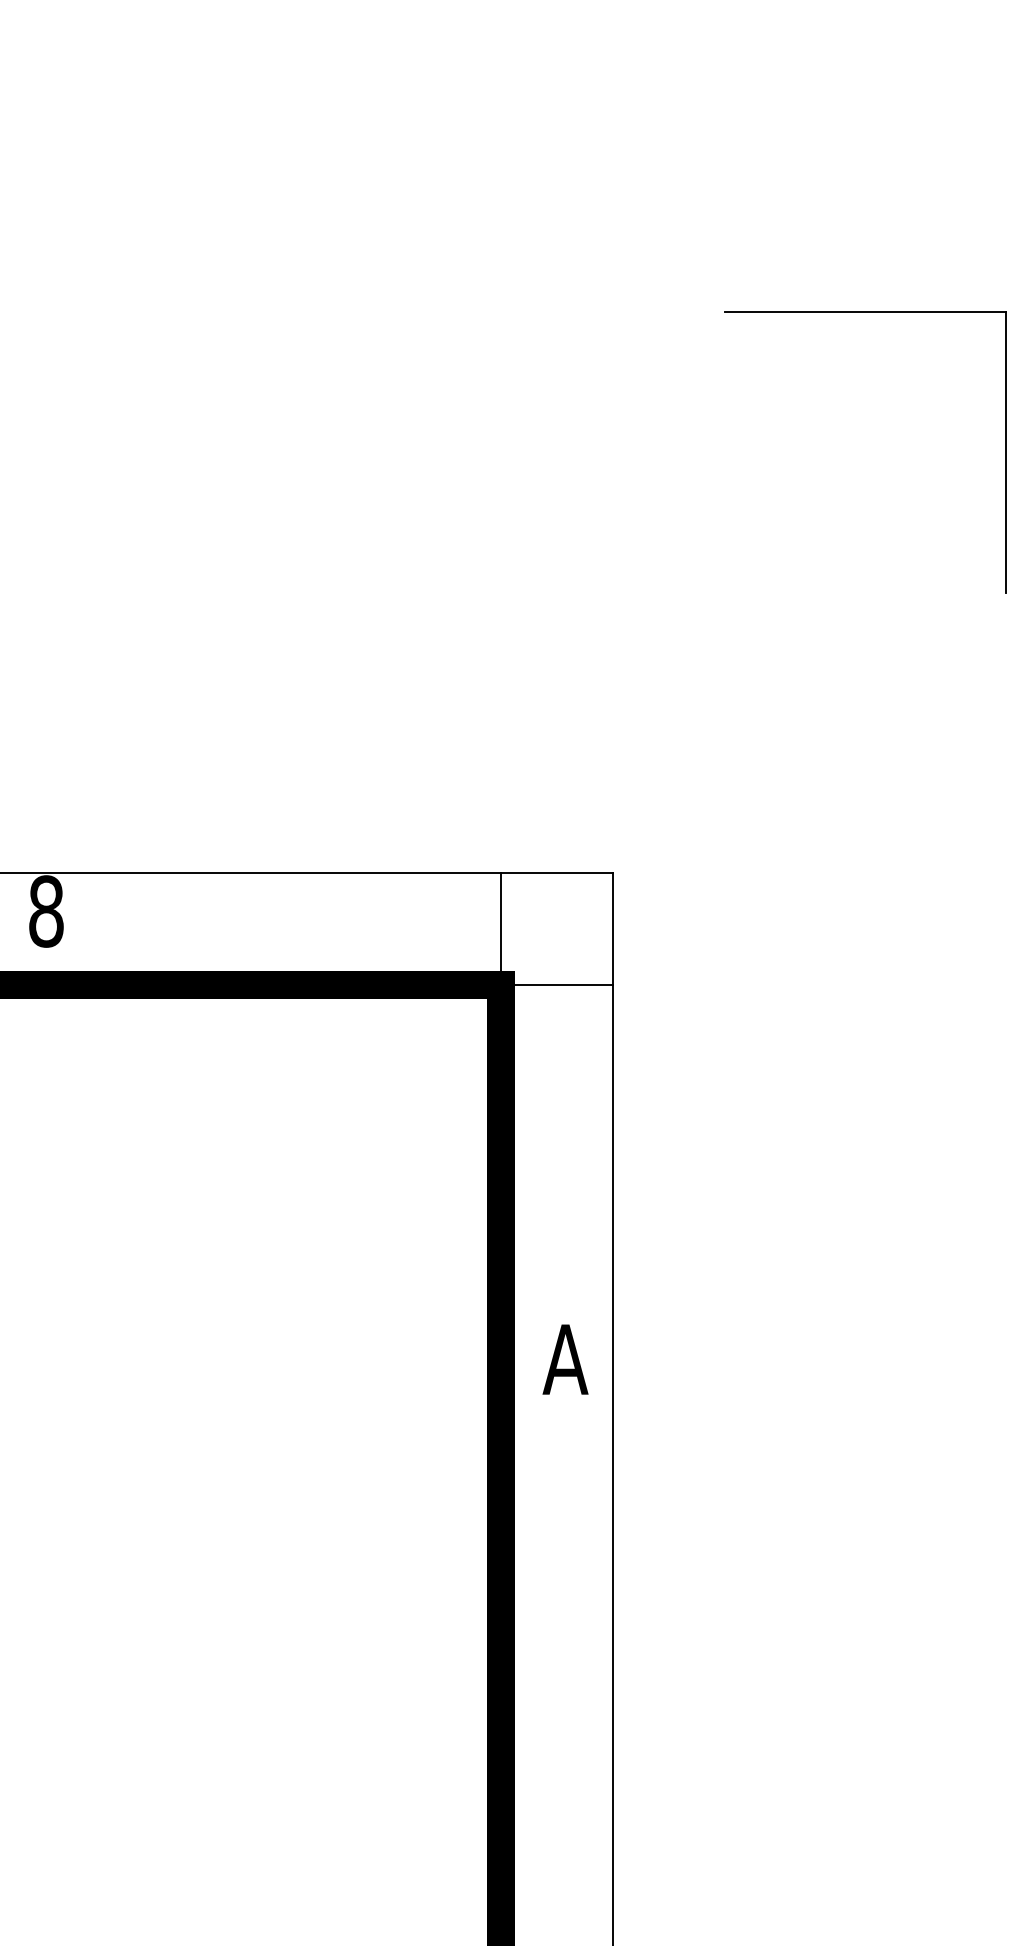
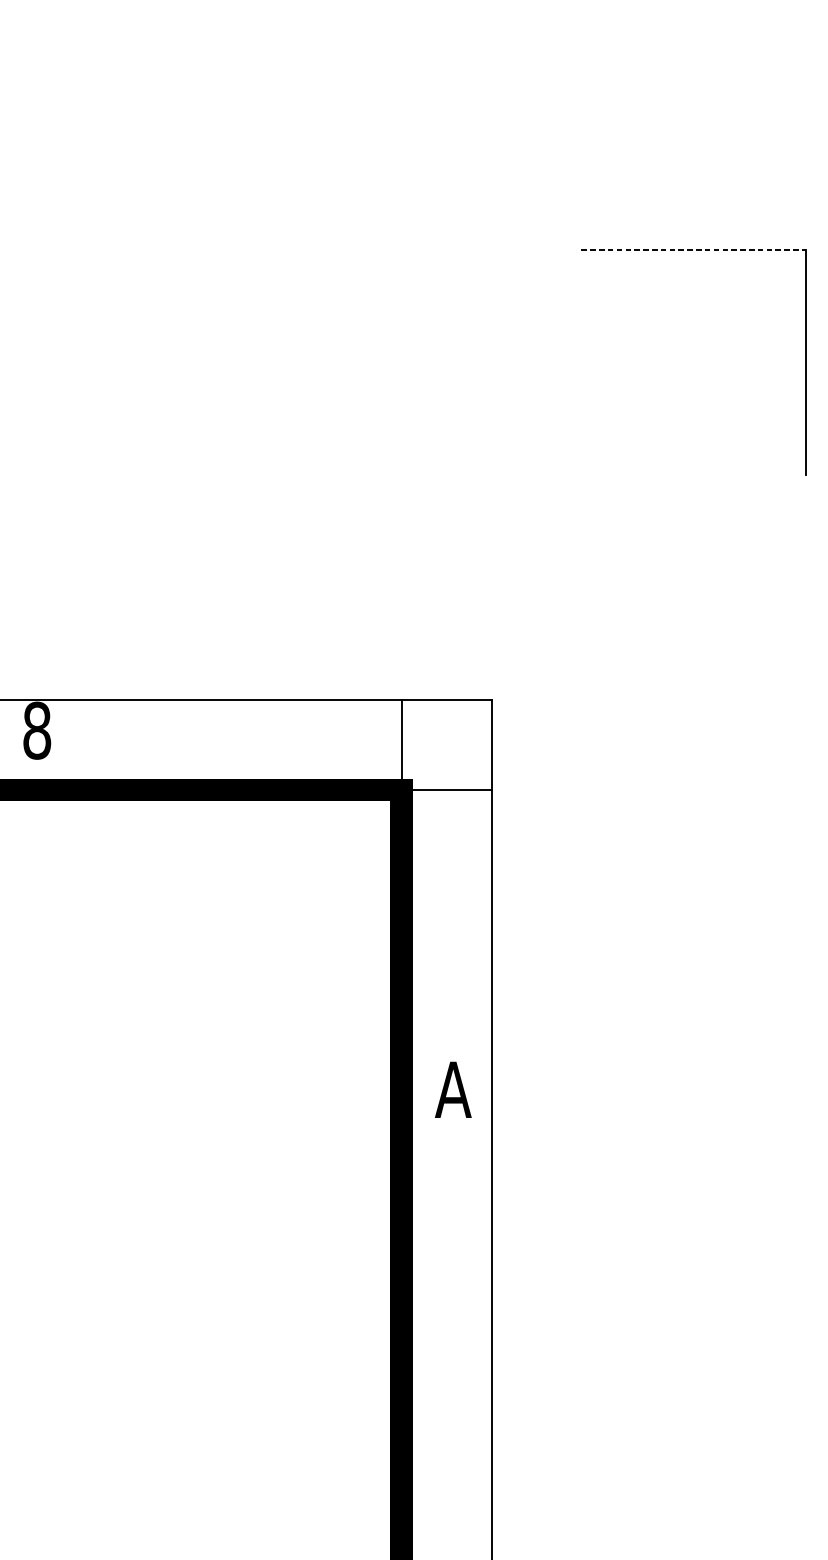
line: (866, 312) -> (694, 250), solid -> dashed

